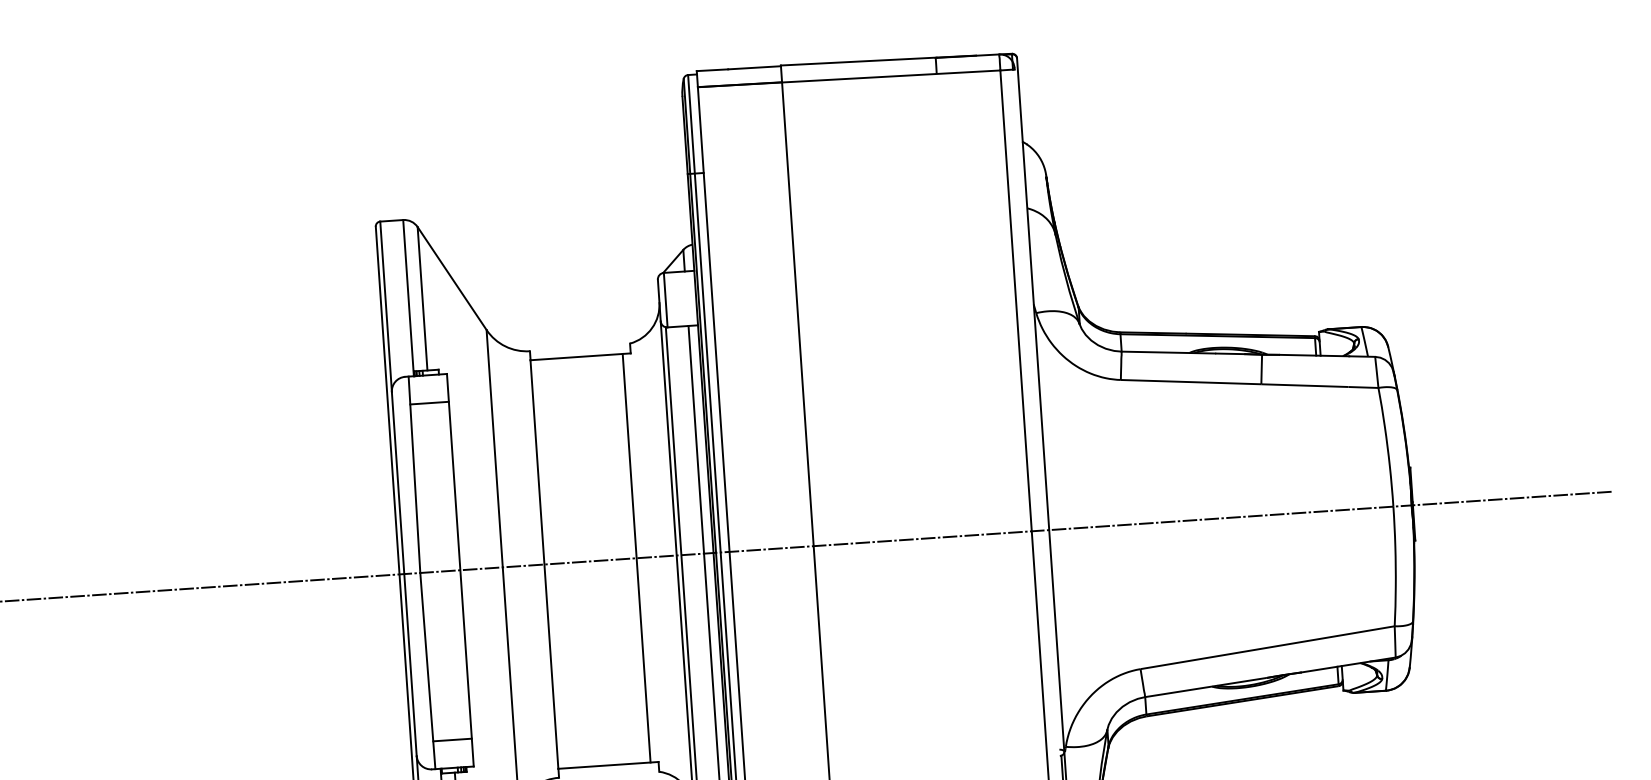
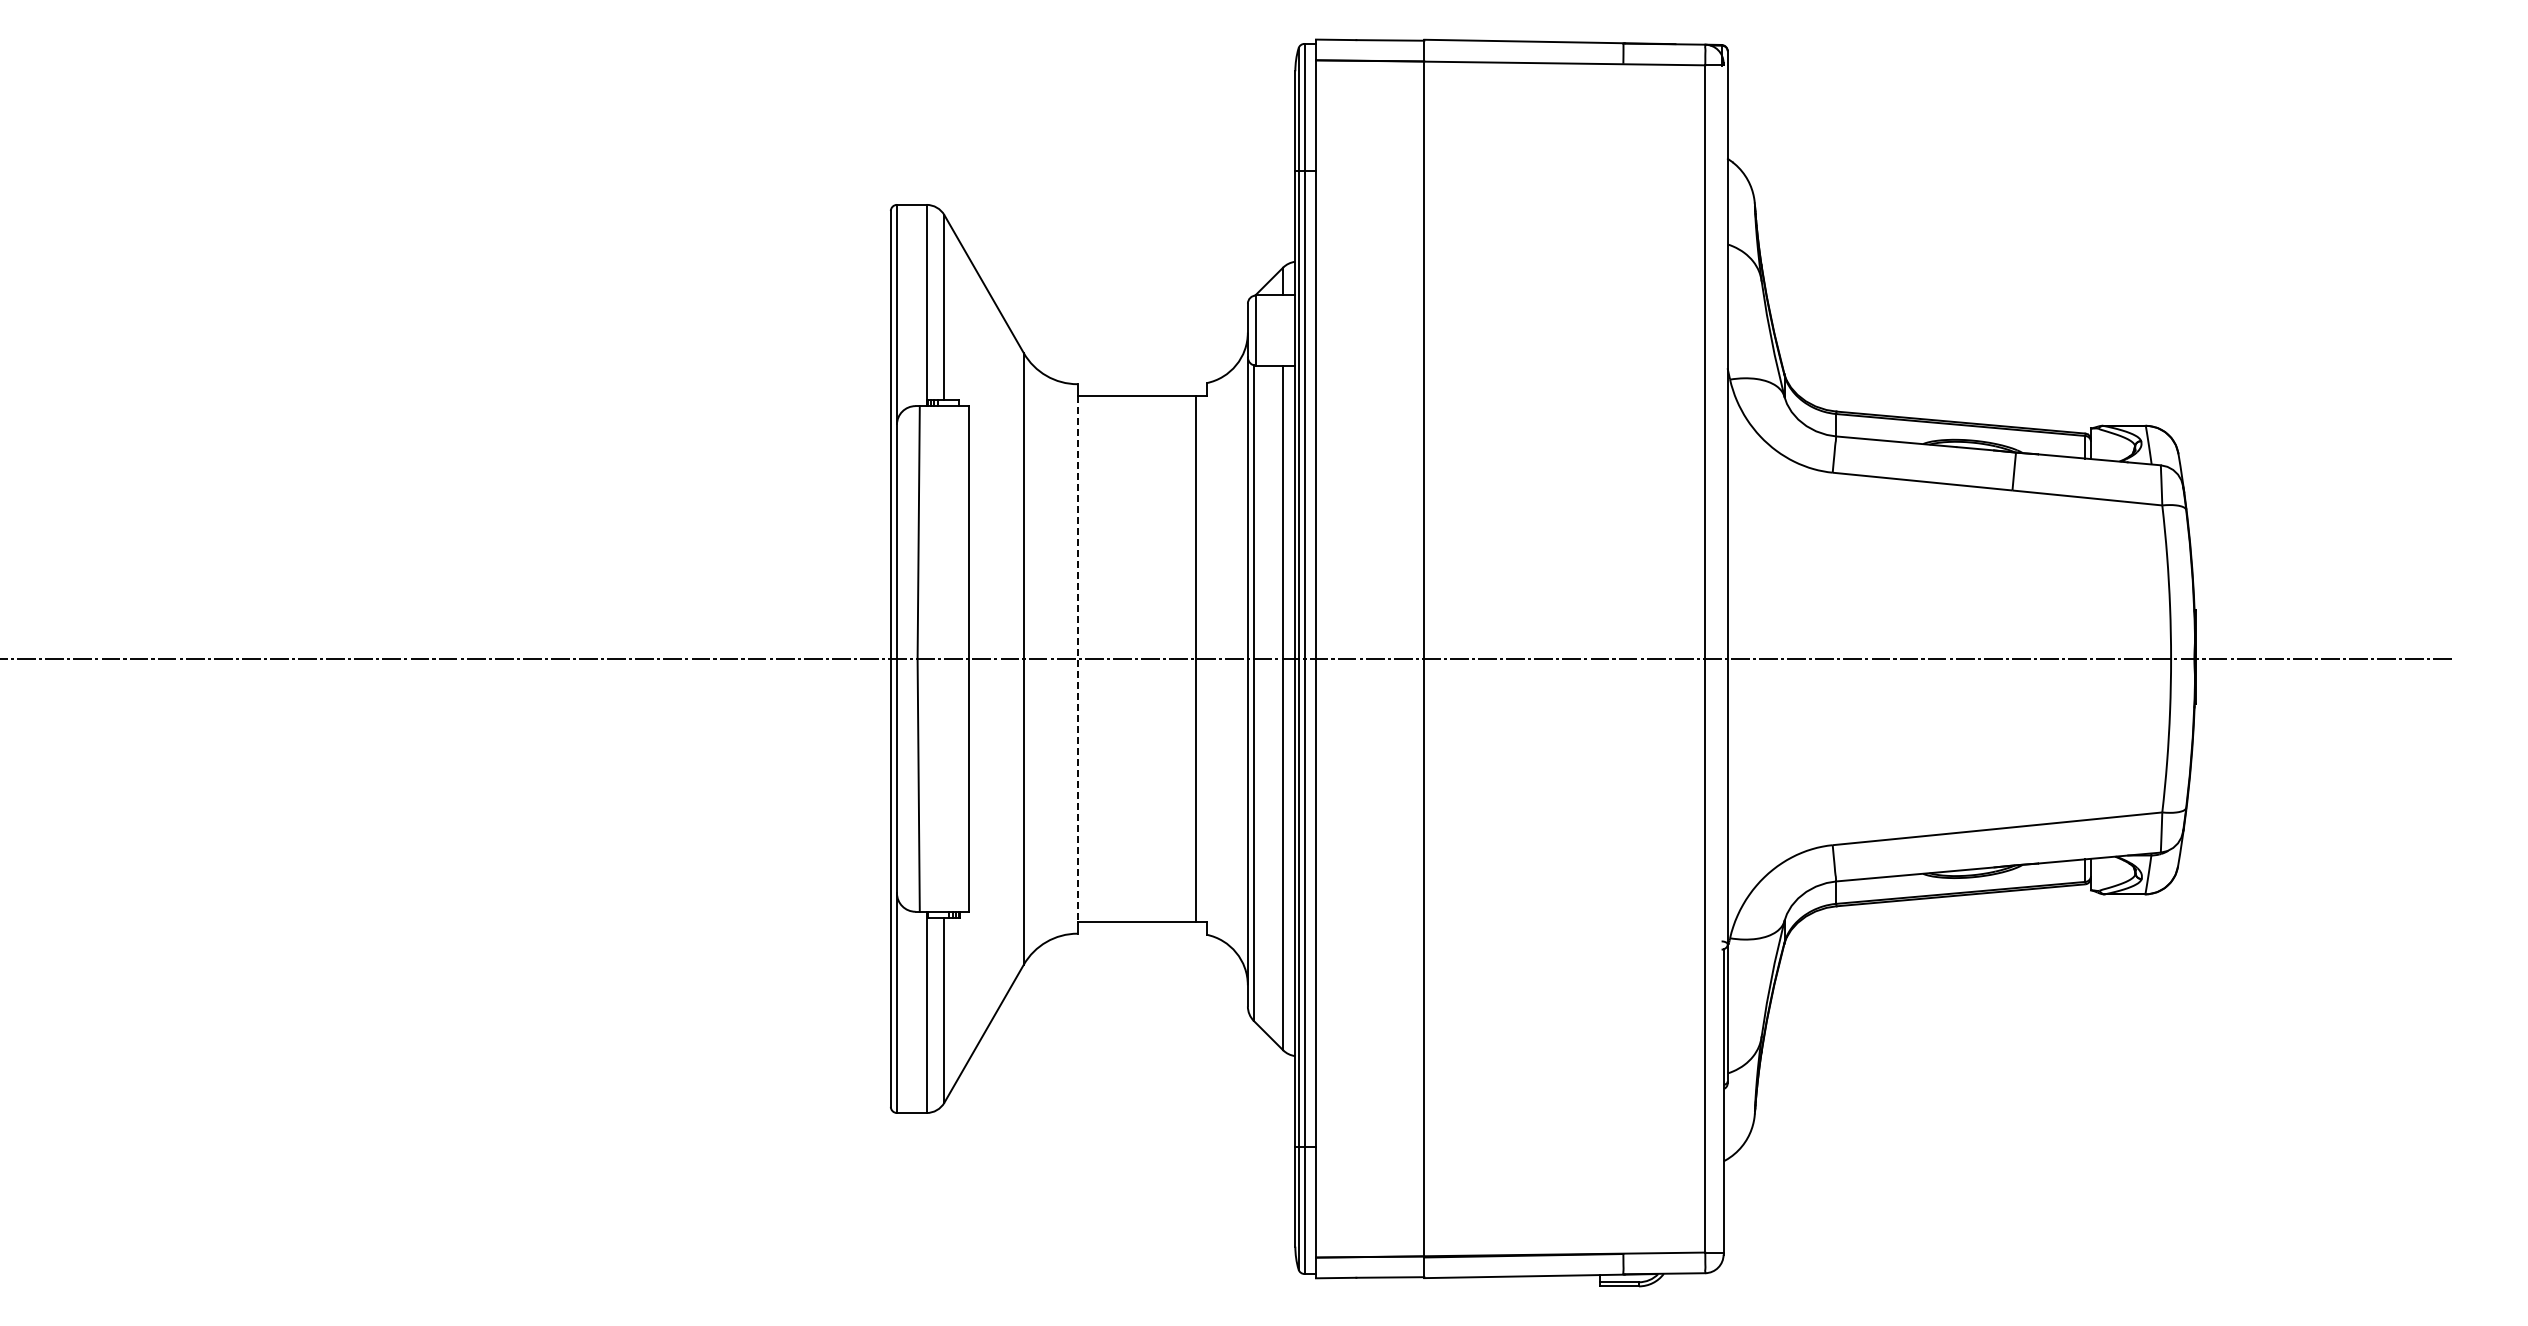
line: (429, 402) -> (944, 441), removed
line: (544, 564) -> (1077, 659), solid -> dashed
line: (452, 739) -> (944, 875), removed

